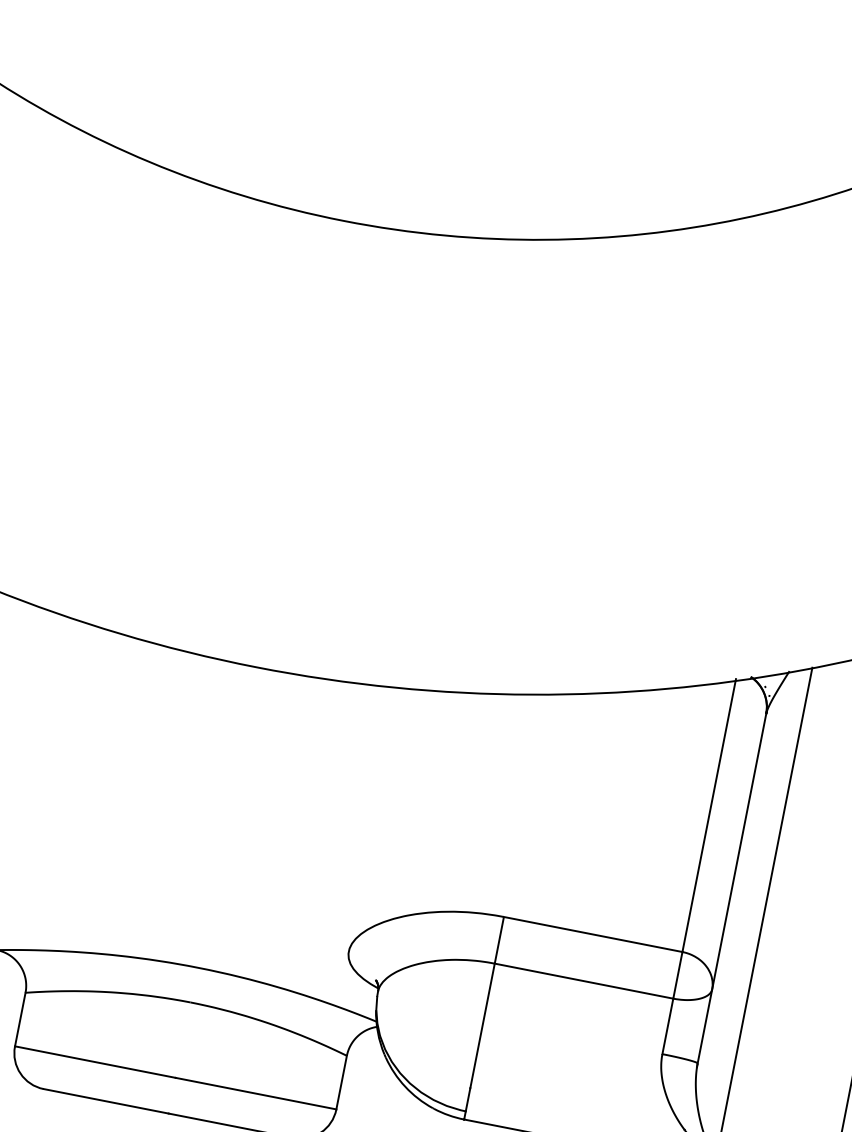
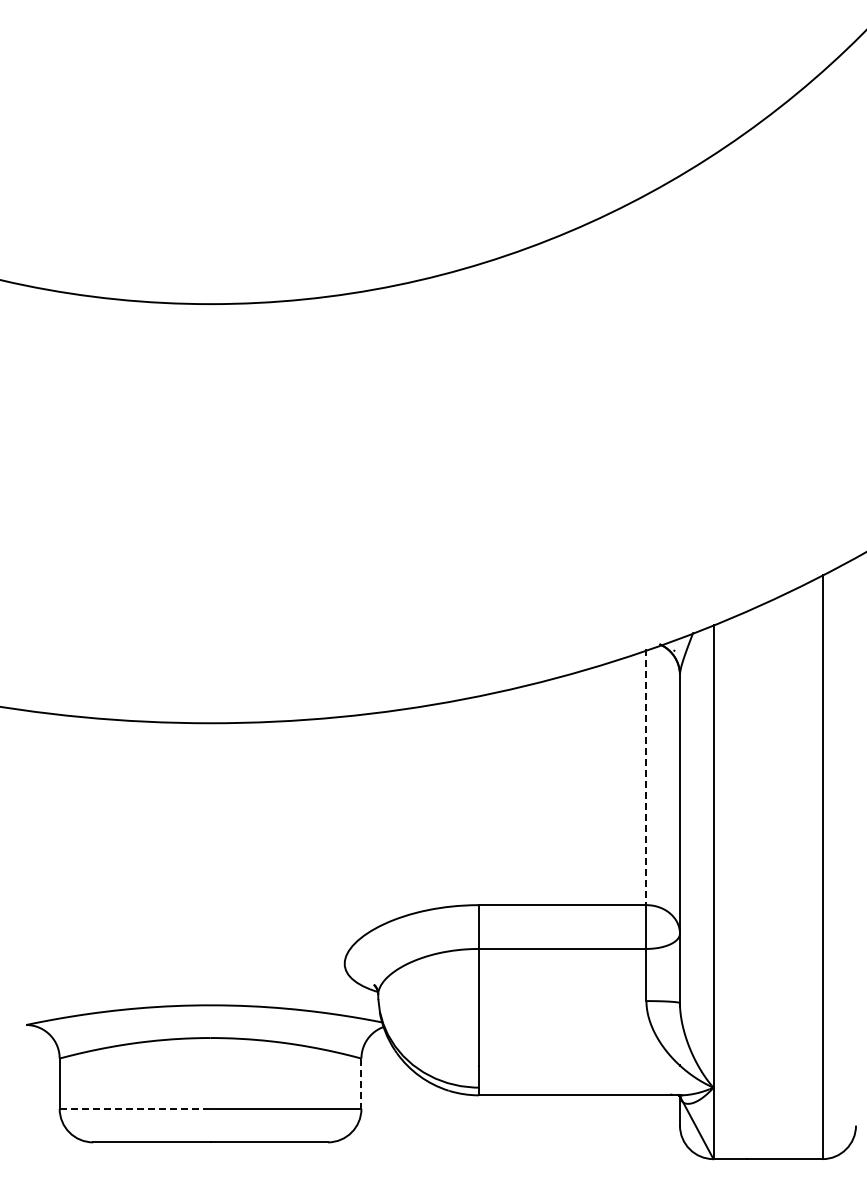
line: (709, 816) -> (646, 777), solid -> dashed
line: (95, 1061) -> (135, 1108), solid -> dashed
line: (341, 1083) -> (361, 1084), solid -> dashed

